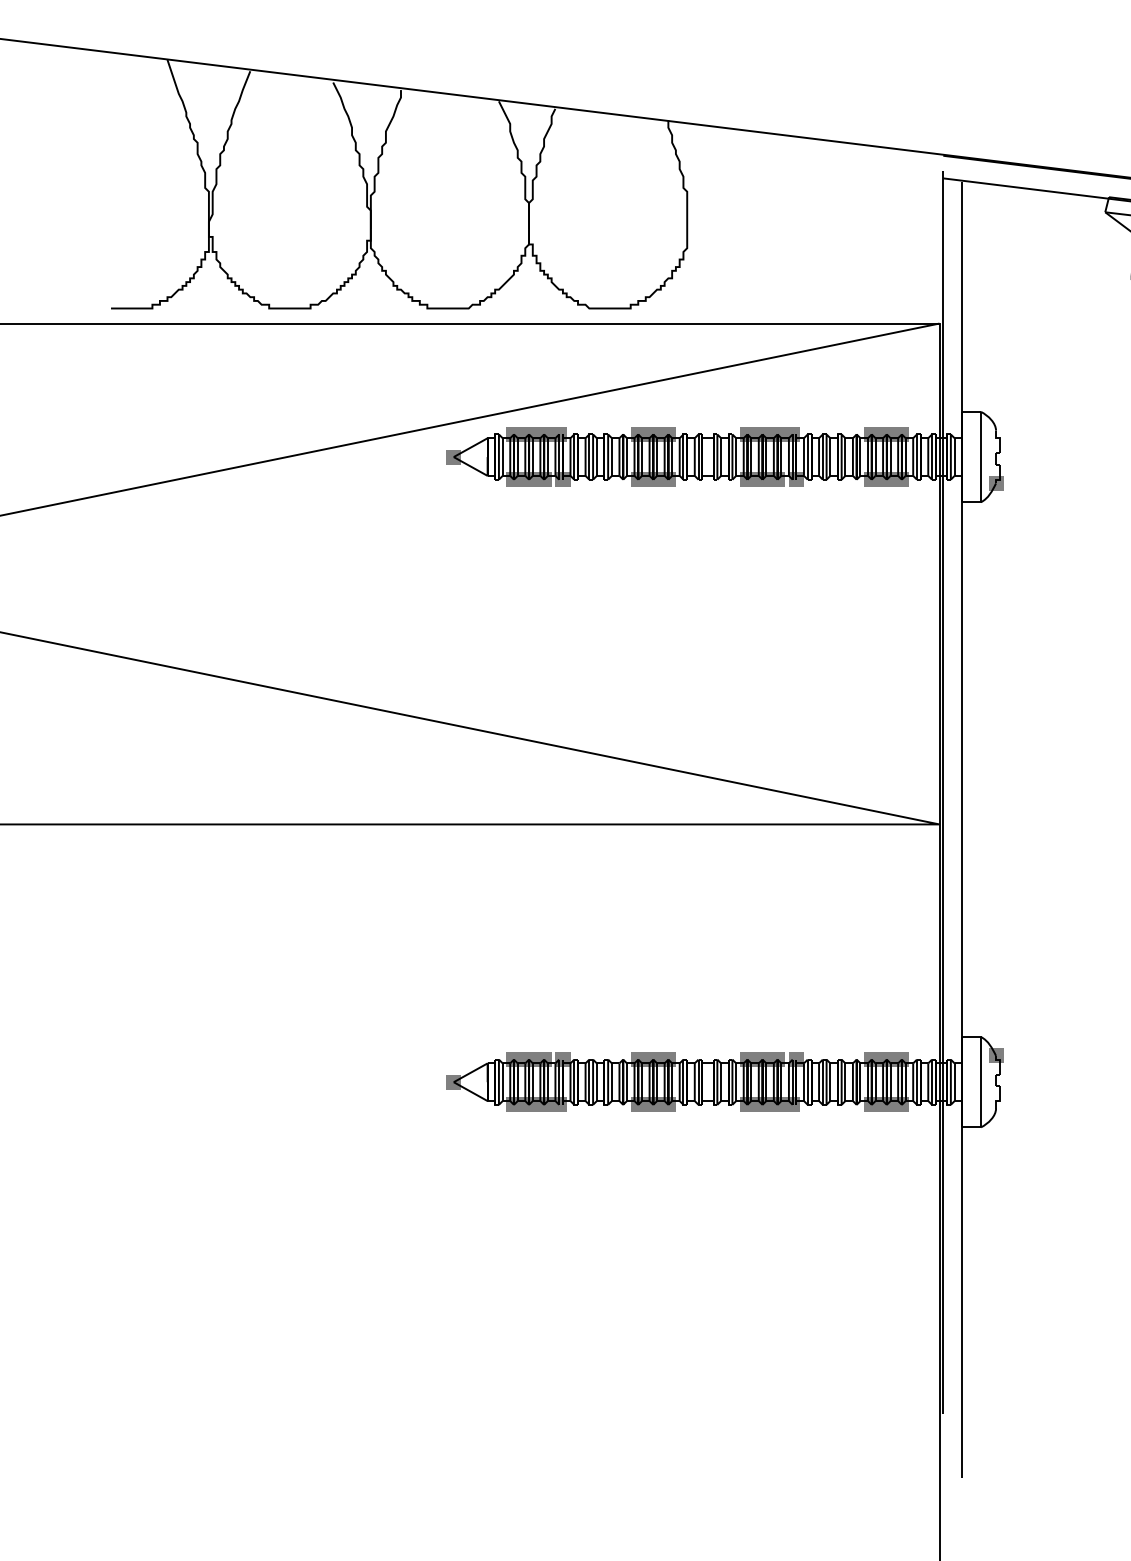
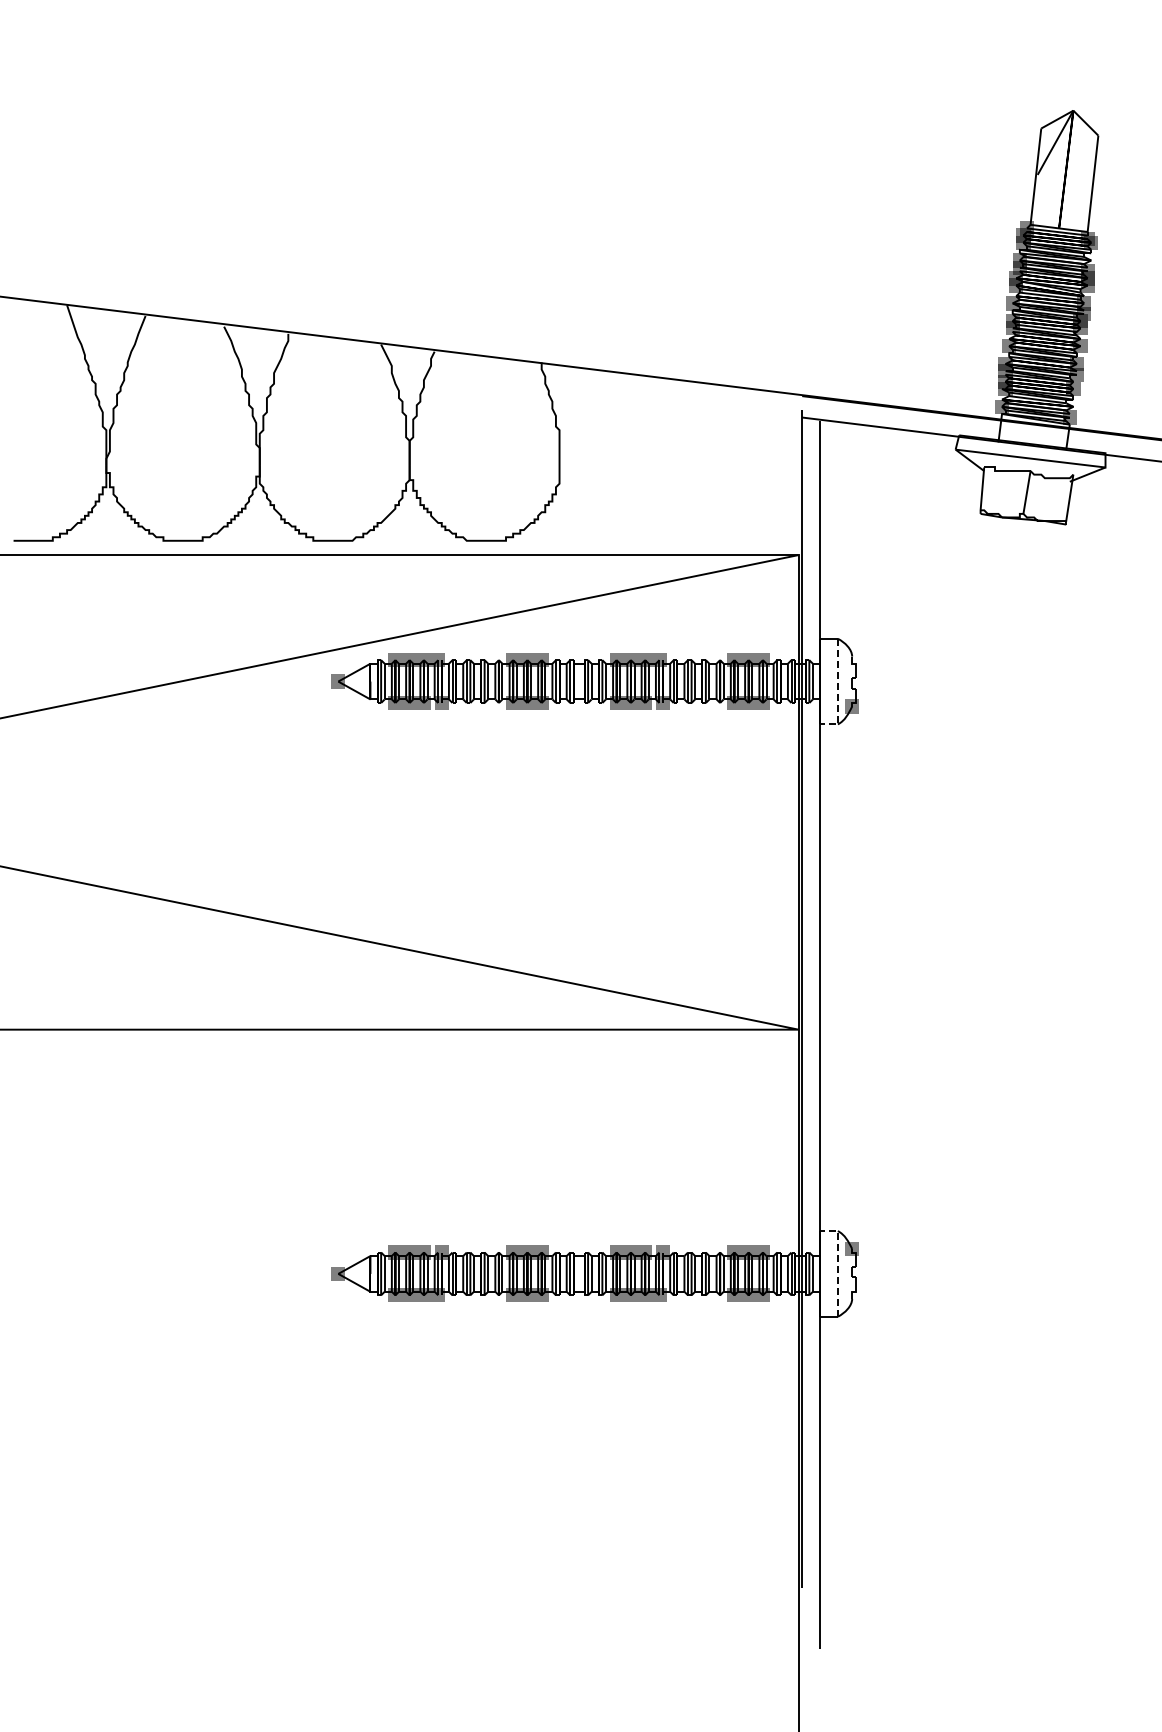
line: (980, 467) -> (837, 691), solid -> dashed
line: (980, 1071) -> (837, 1263), solid -> dashed

